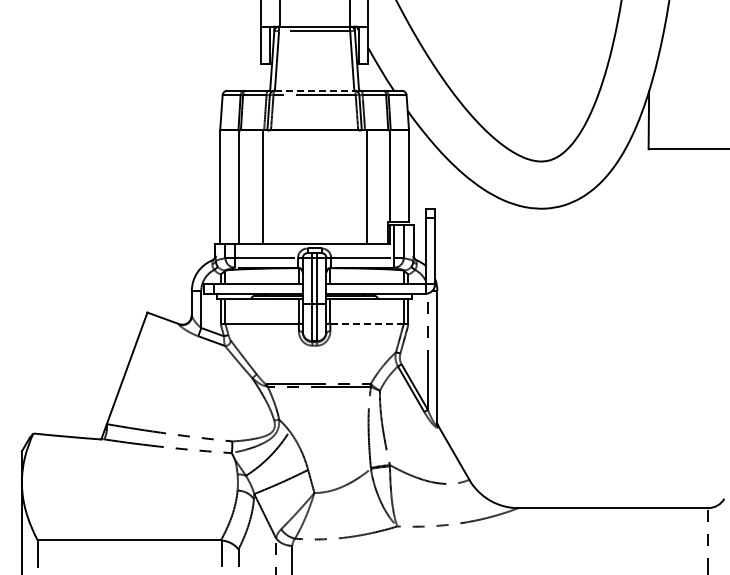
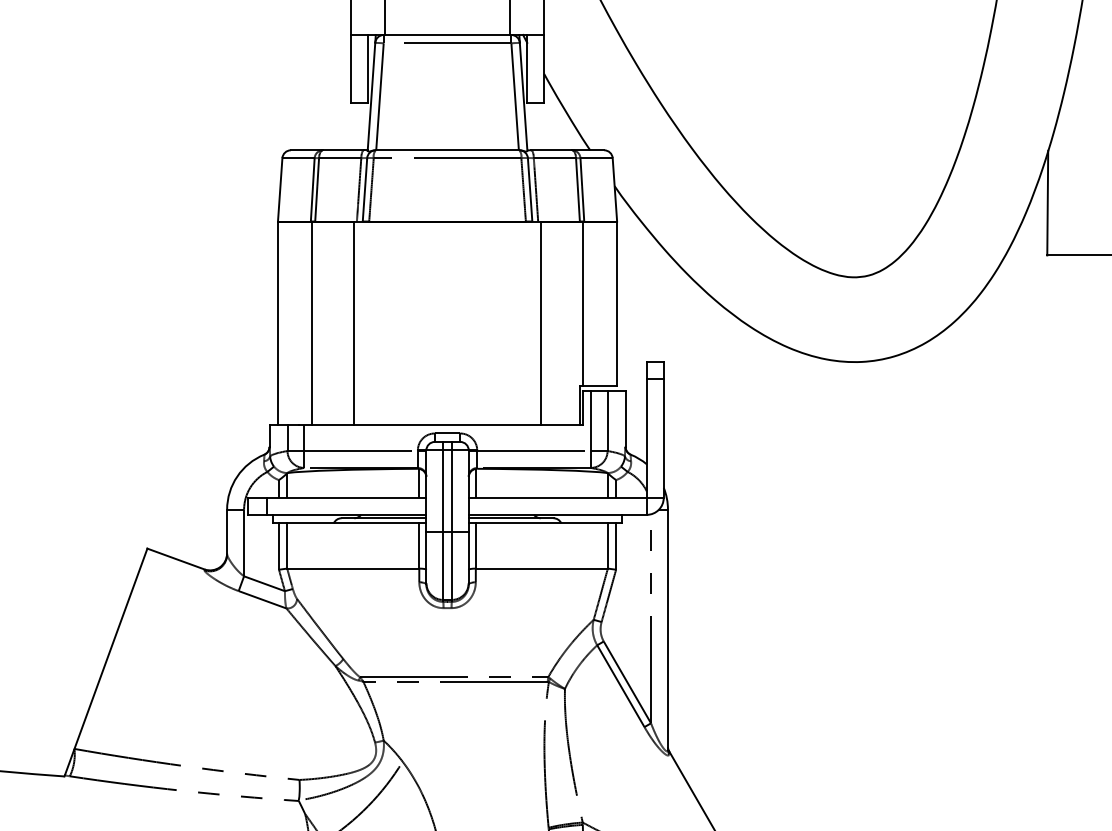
line: (315, 90) -> (449, 149), dashed -> solid
line: (367, 323) -> (542, 568), dashed -> solid

